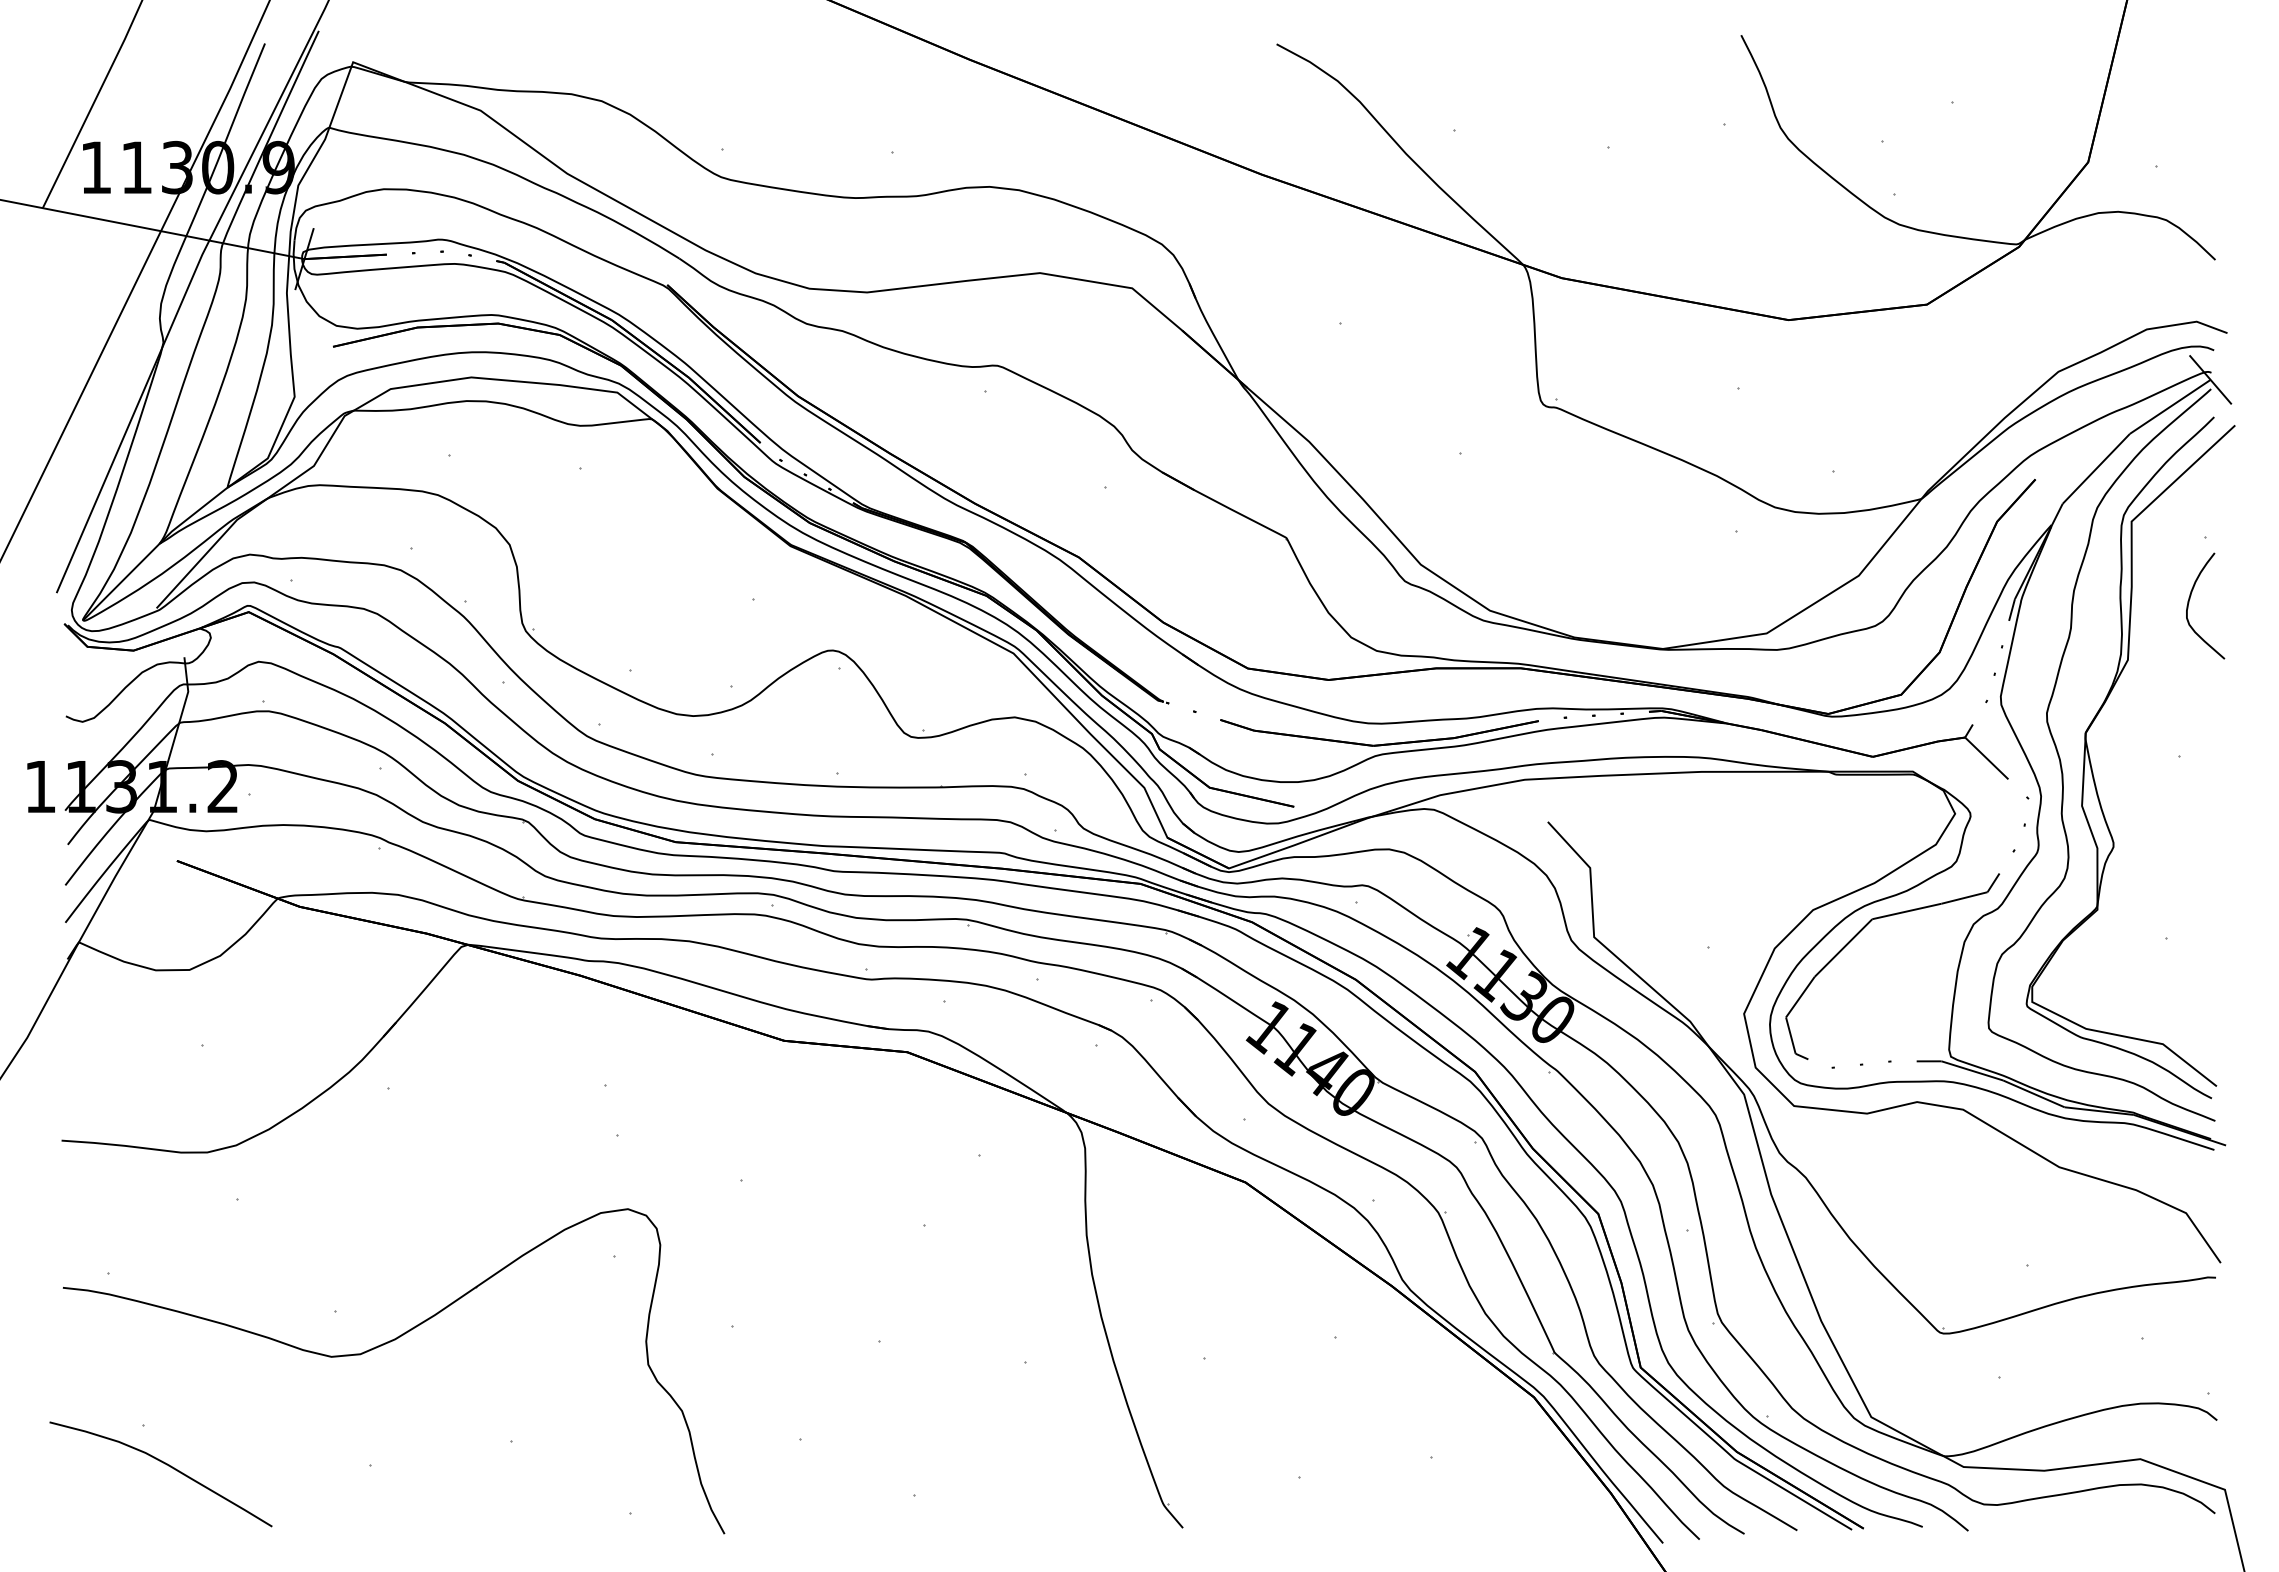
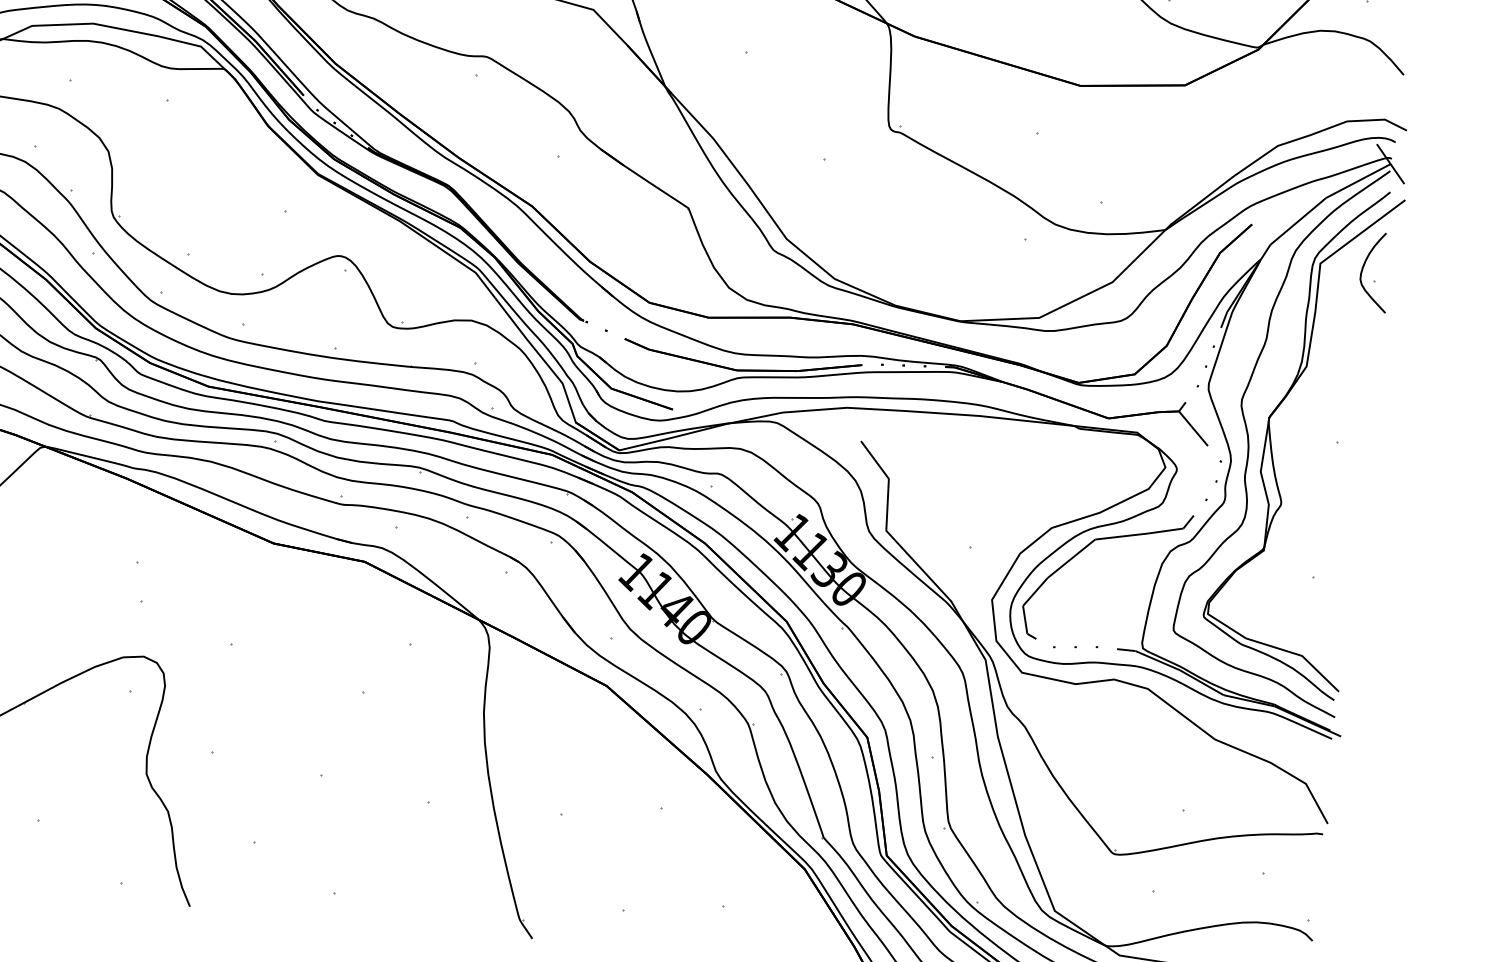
curve: (2189, 603) -> (1363, 268), moved

